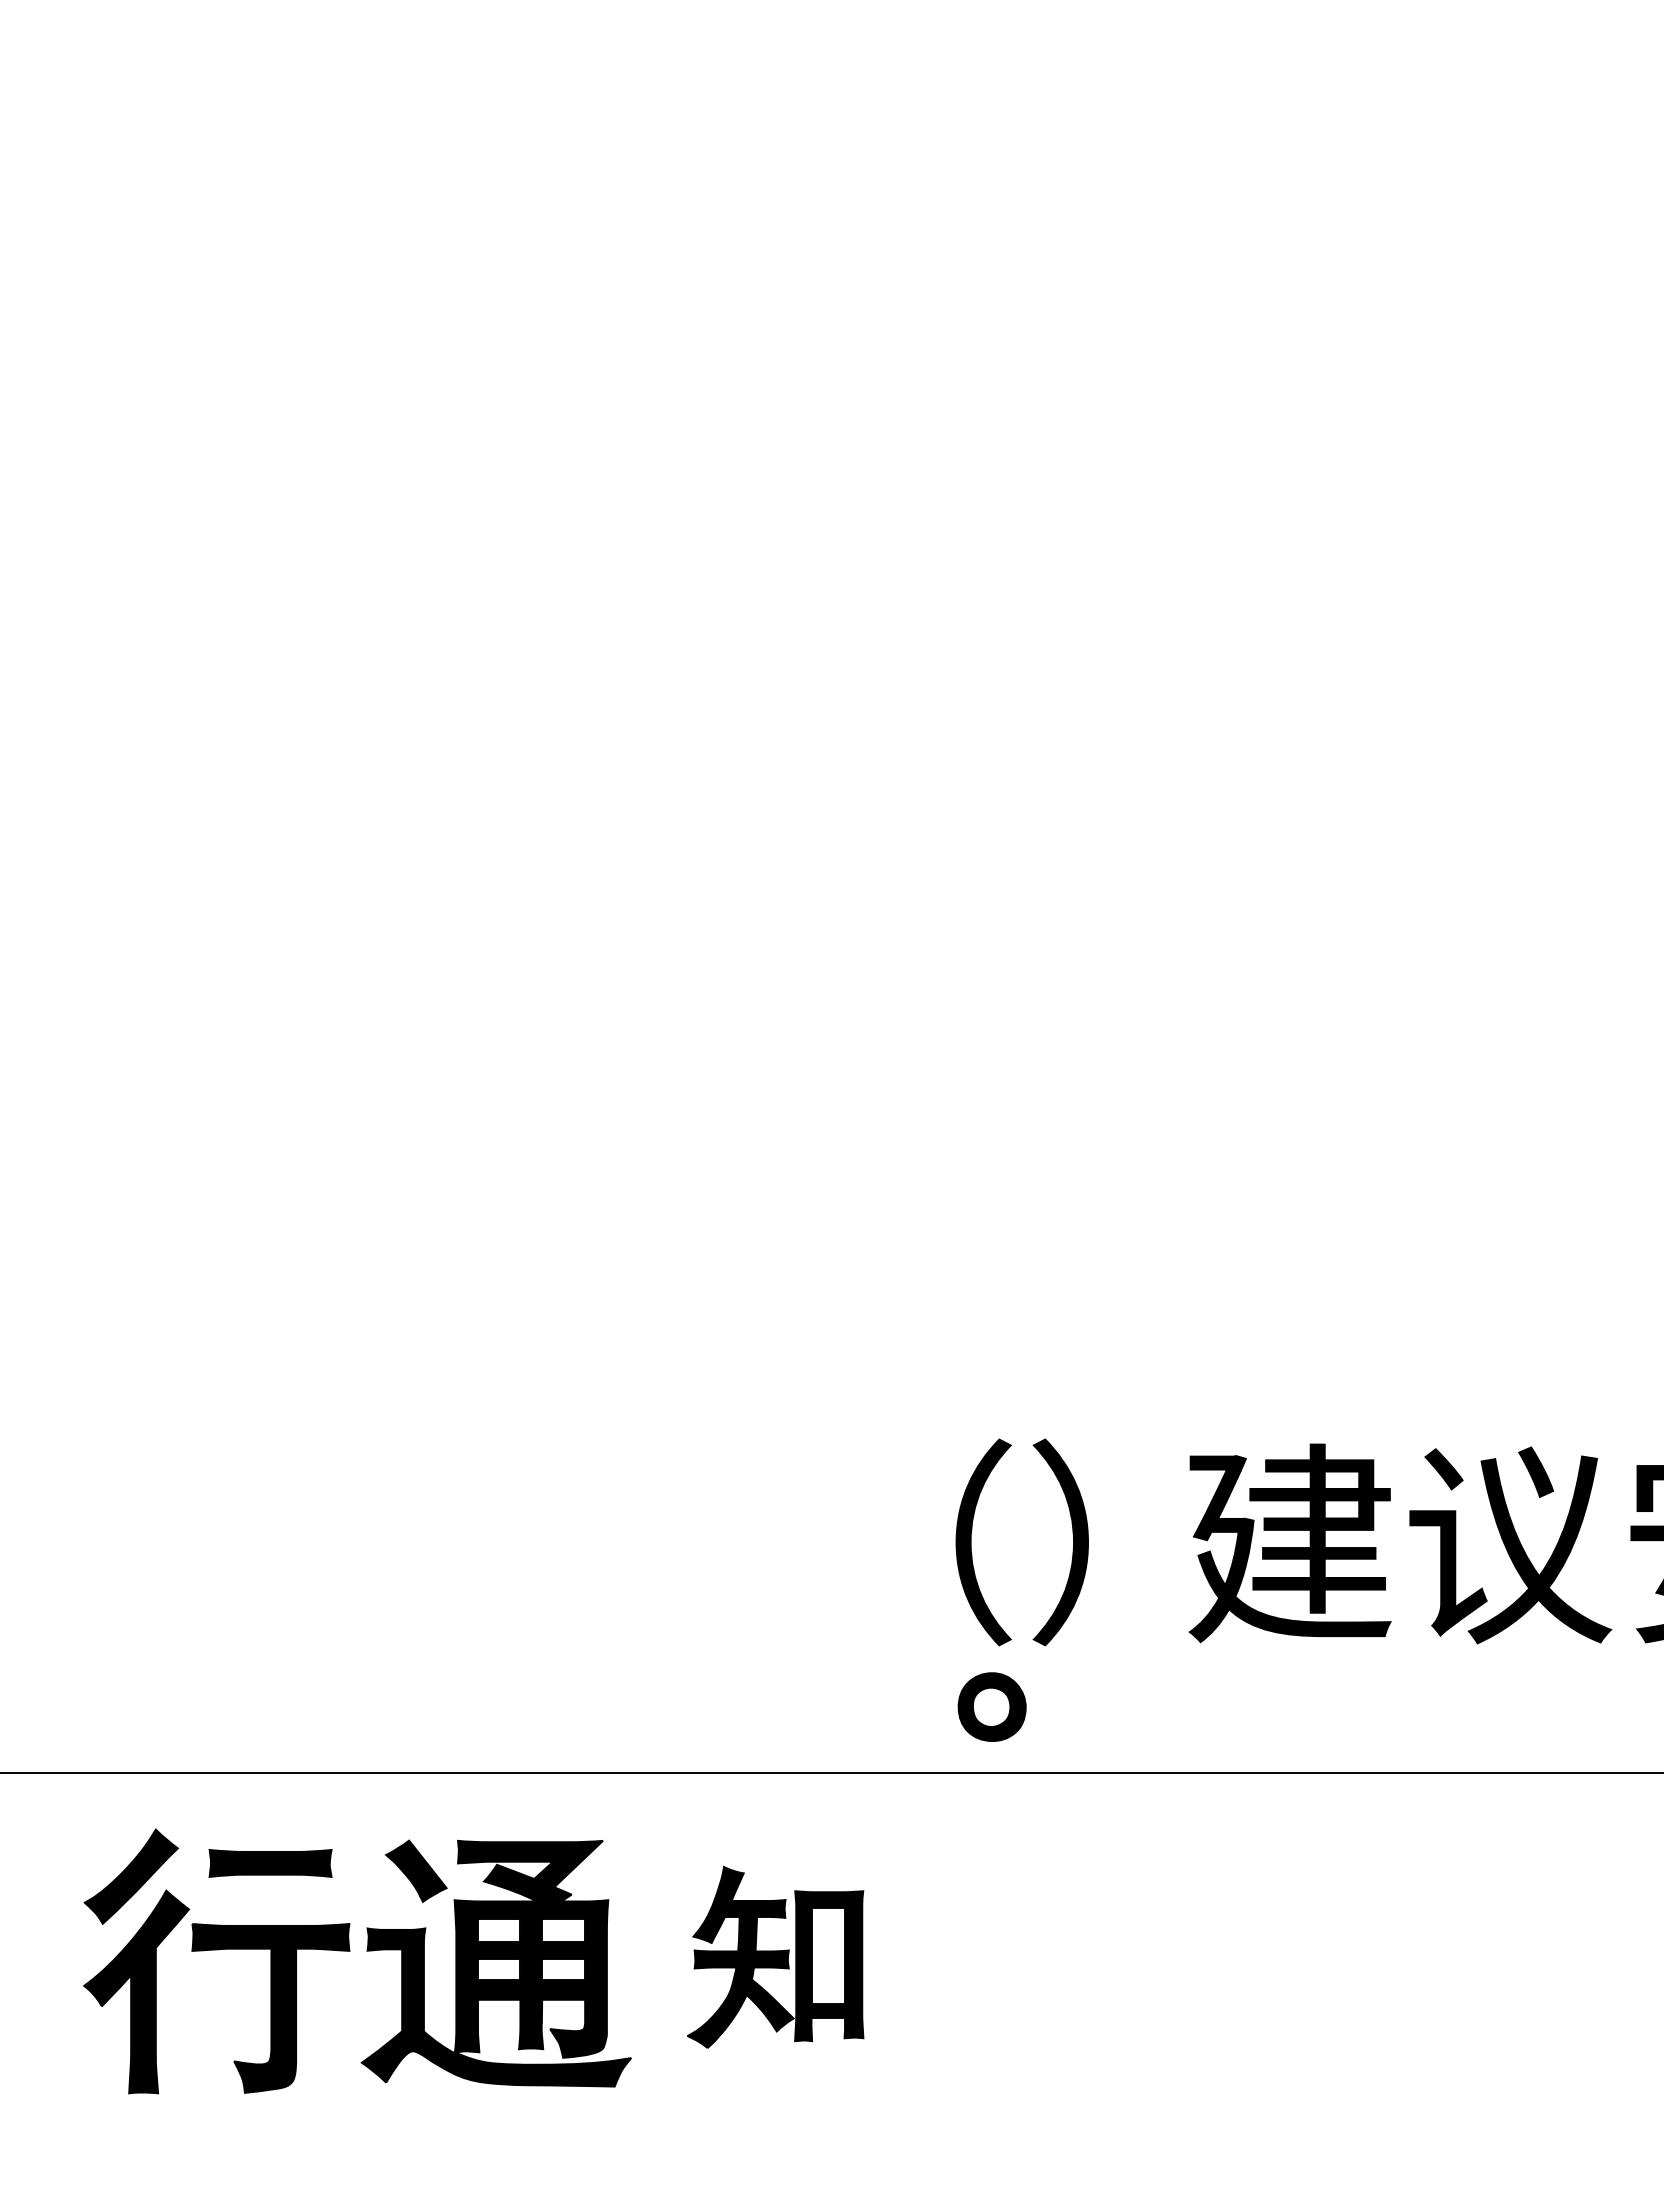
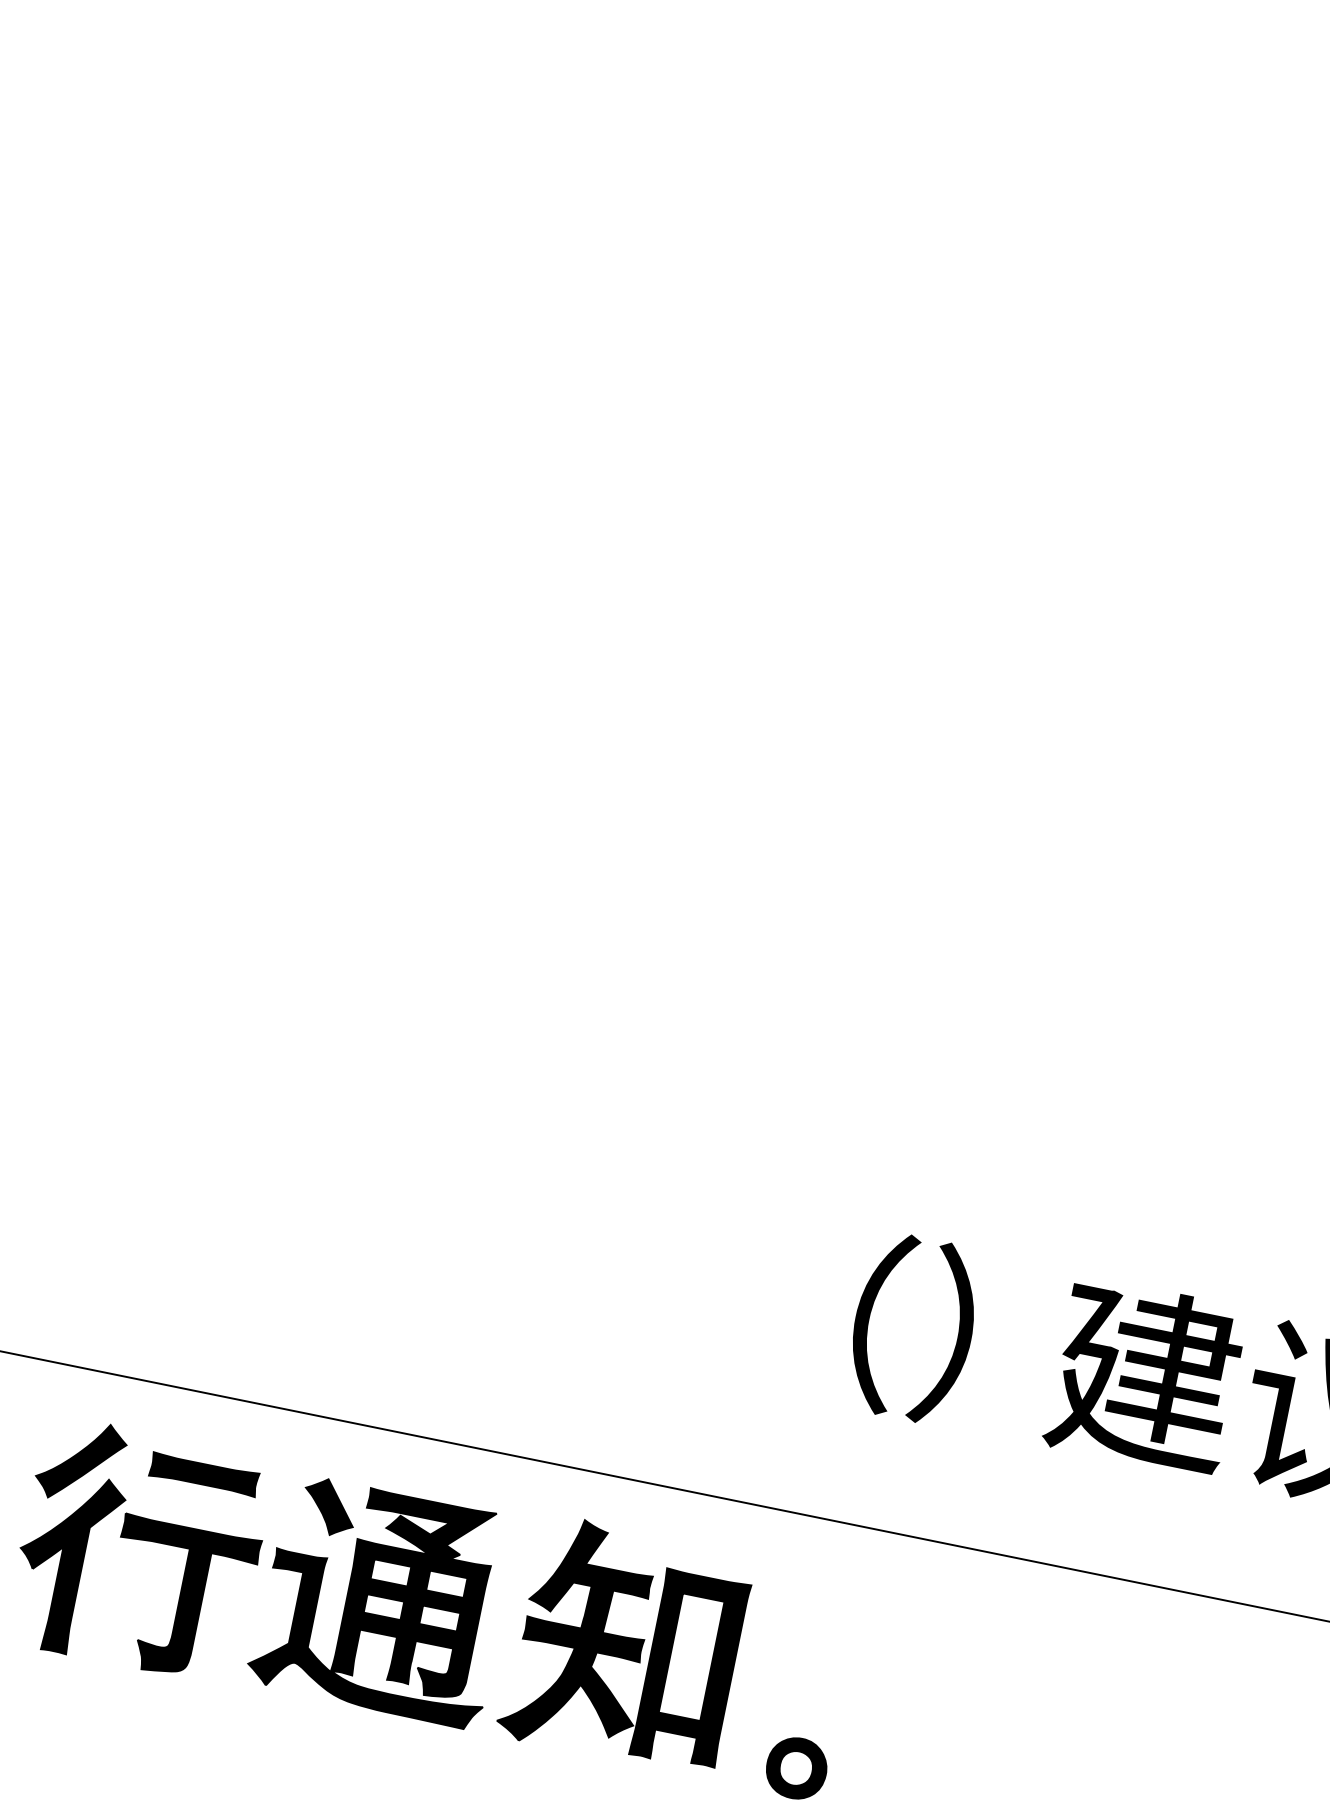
part: (991, 1706) -> (796, 1767), moved
part: (775, 1957) -> (625, 1645), size x1.43

